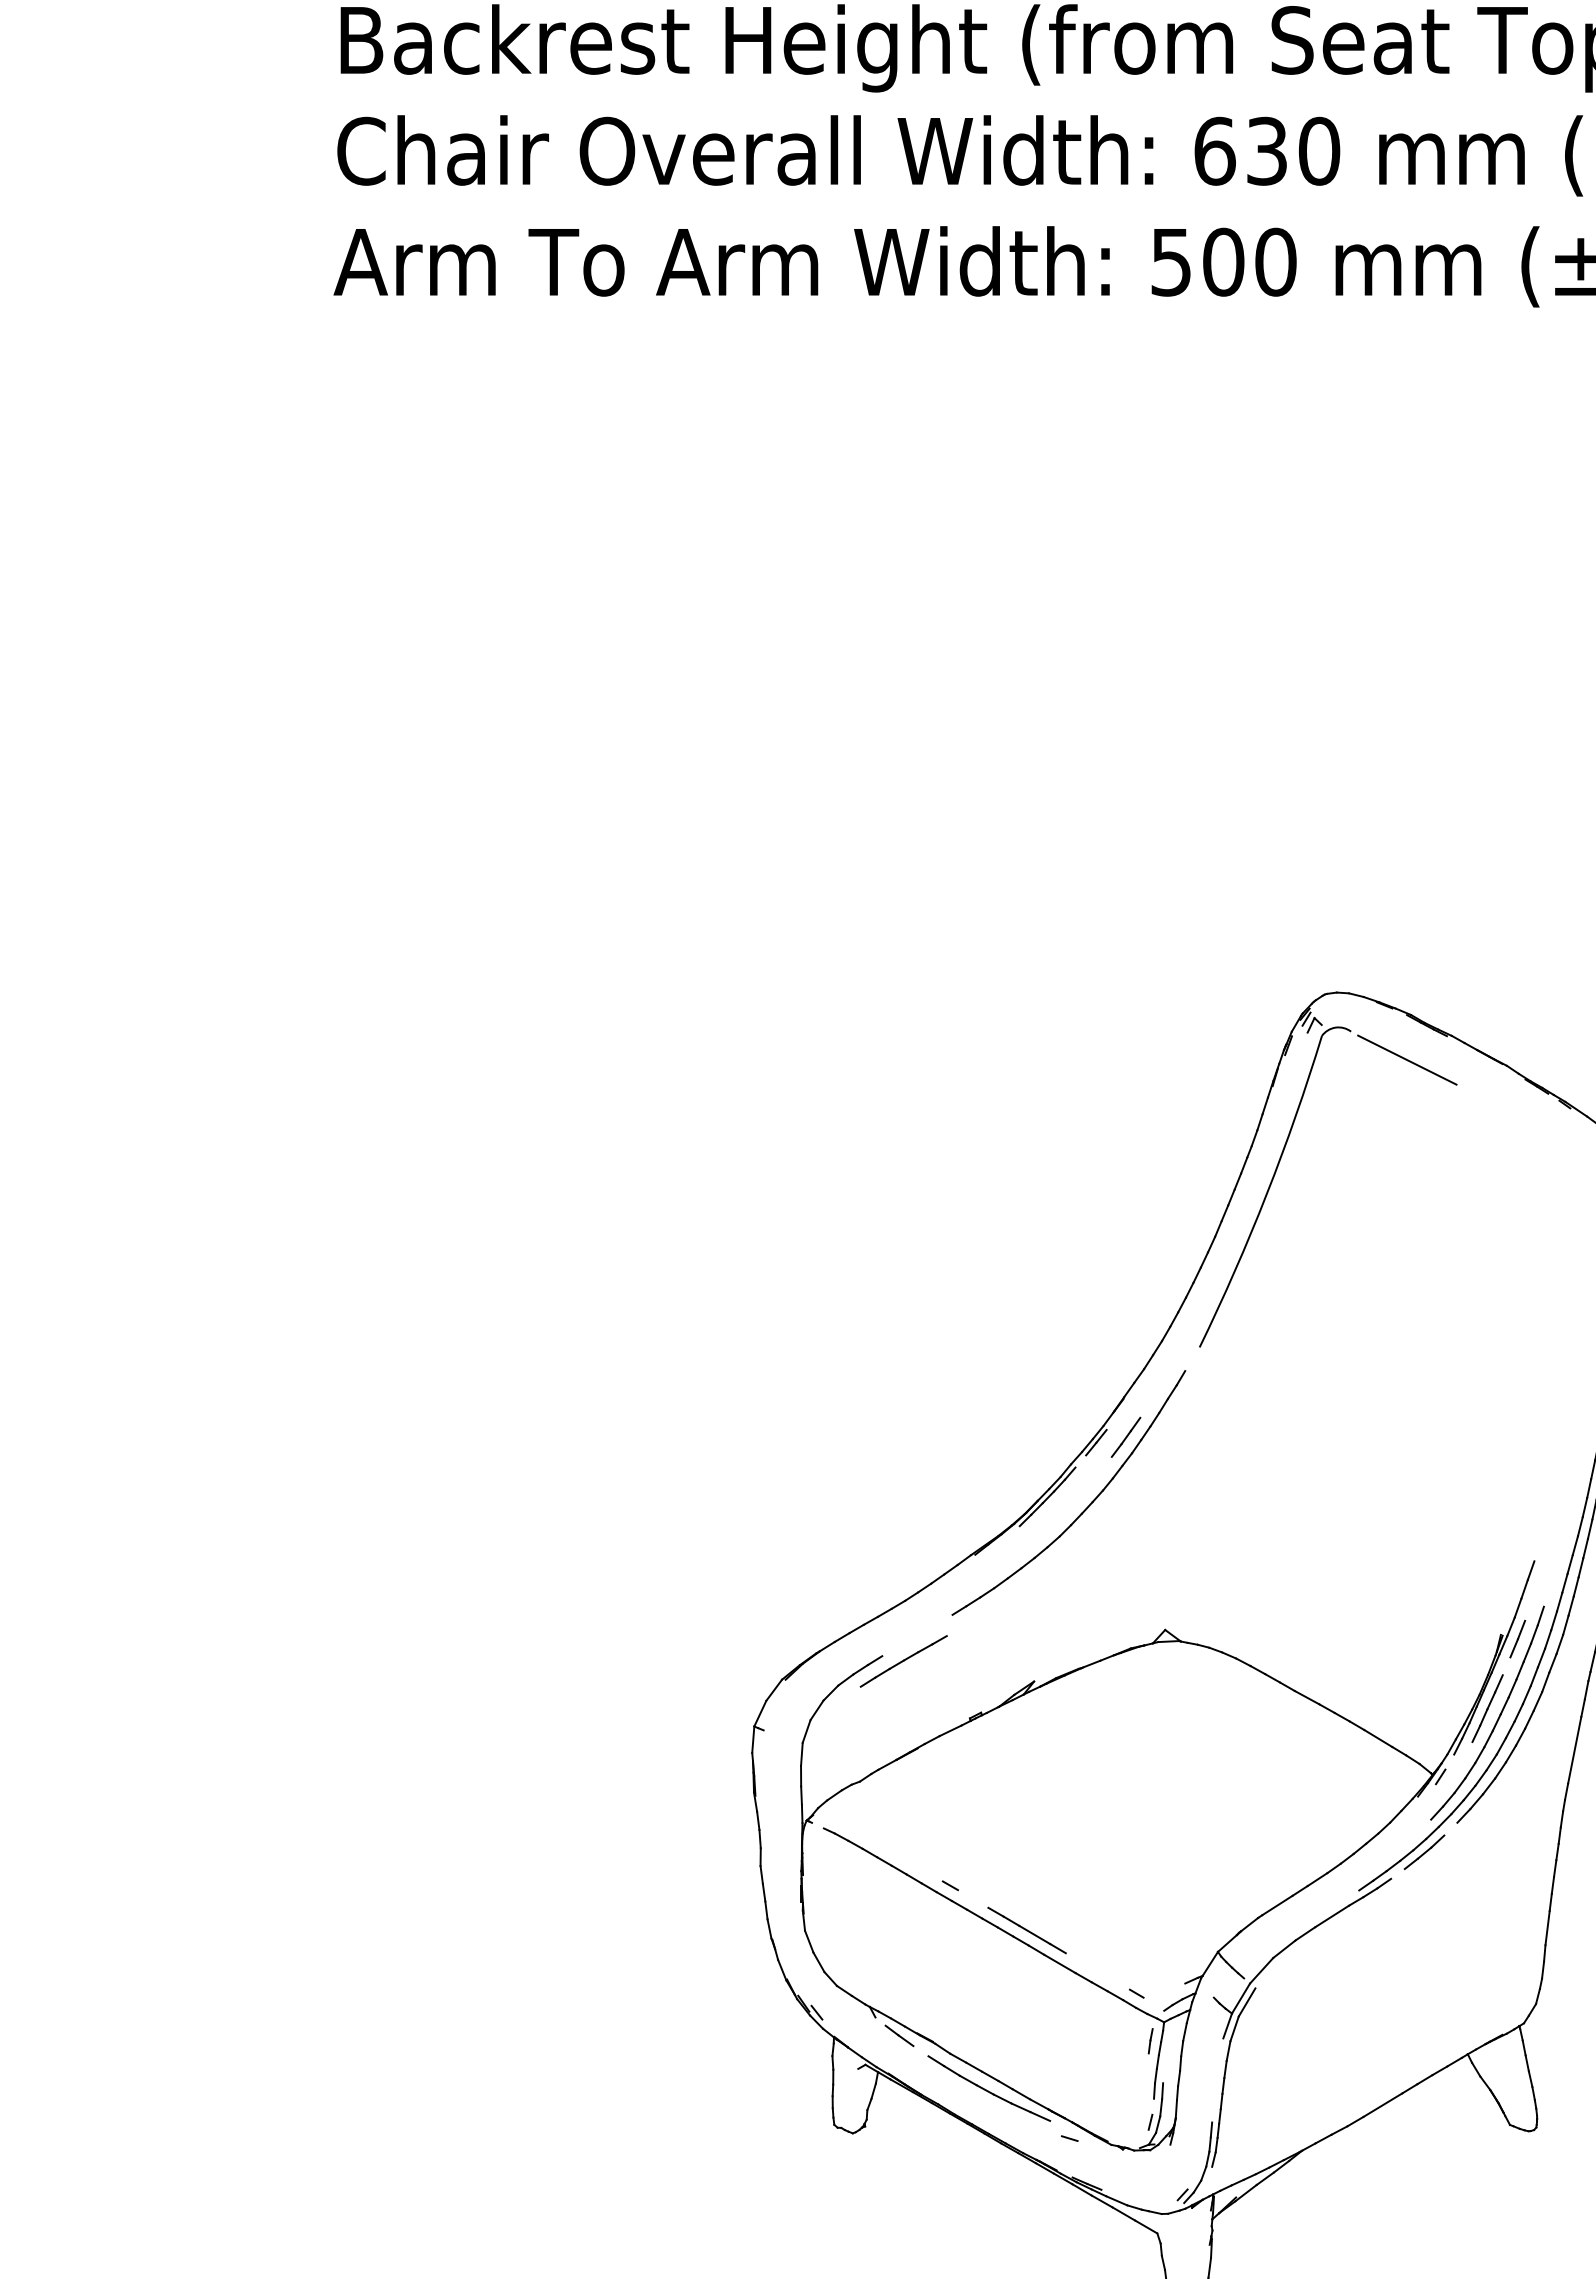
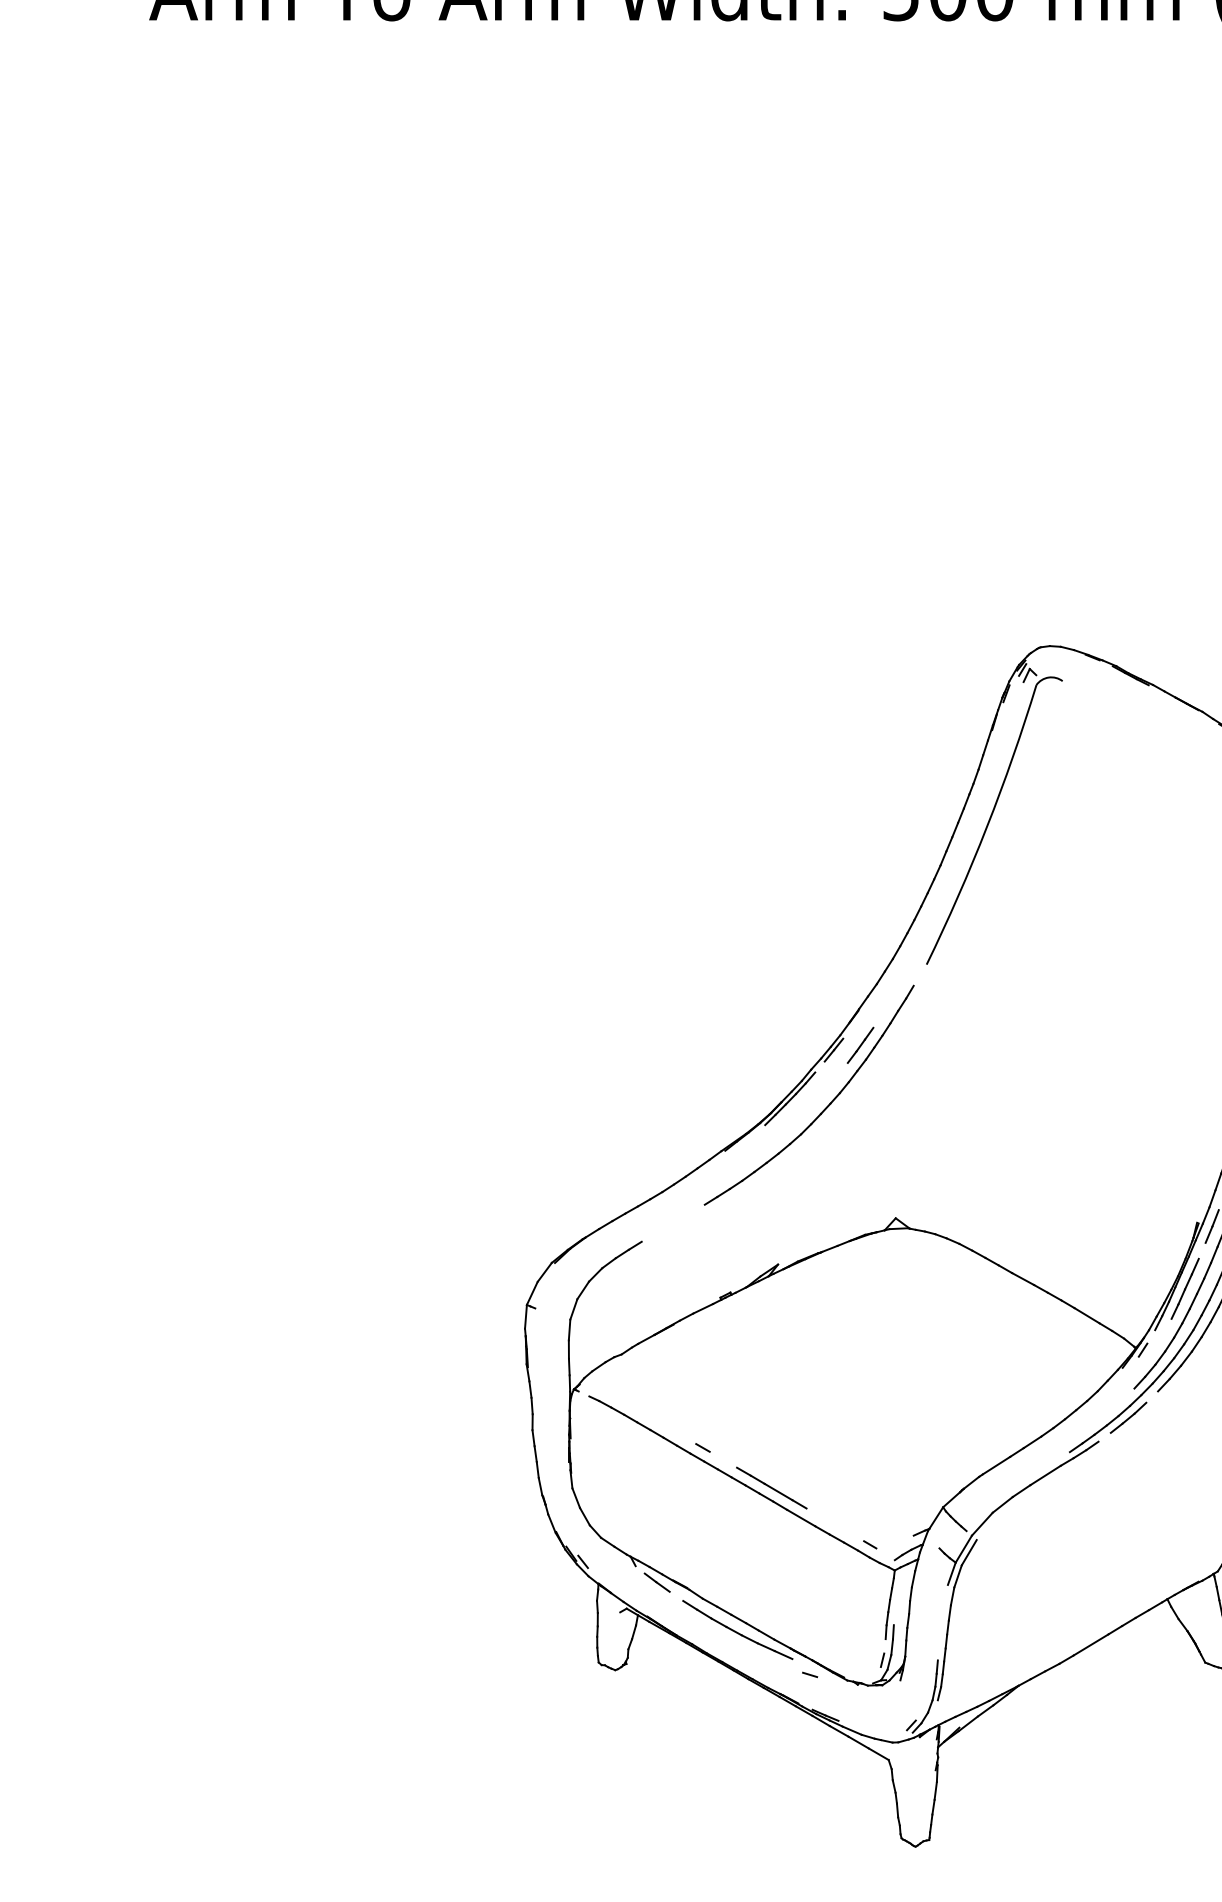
line: (1407, 1059) -> (1113, 706), removed
line: (903, 1661) -> (660, 1246), removed
line: (1150, 2041) -> (882, 1587), removed

